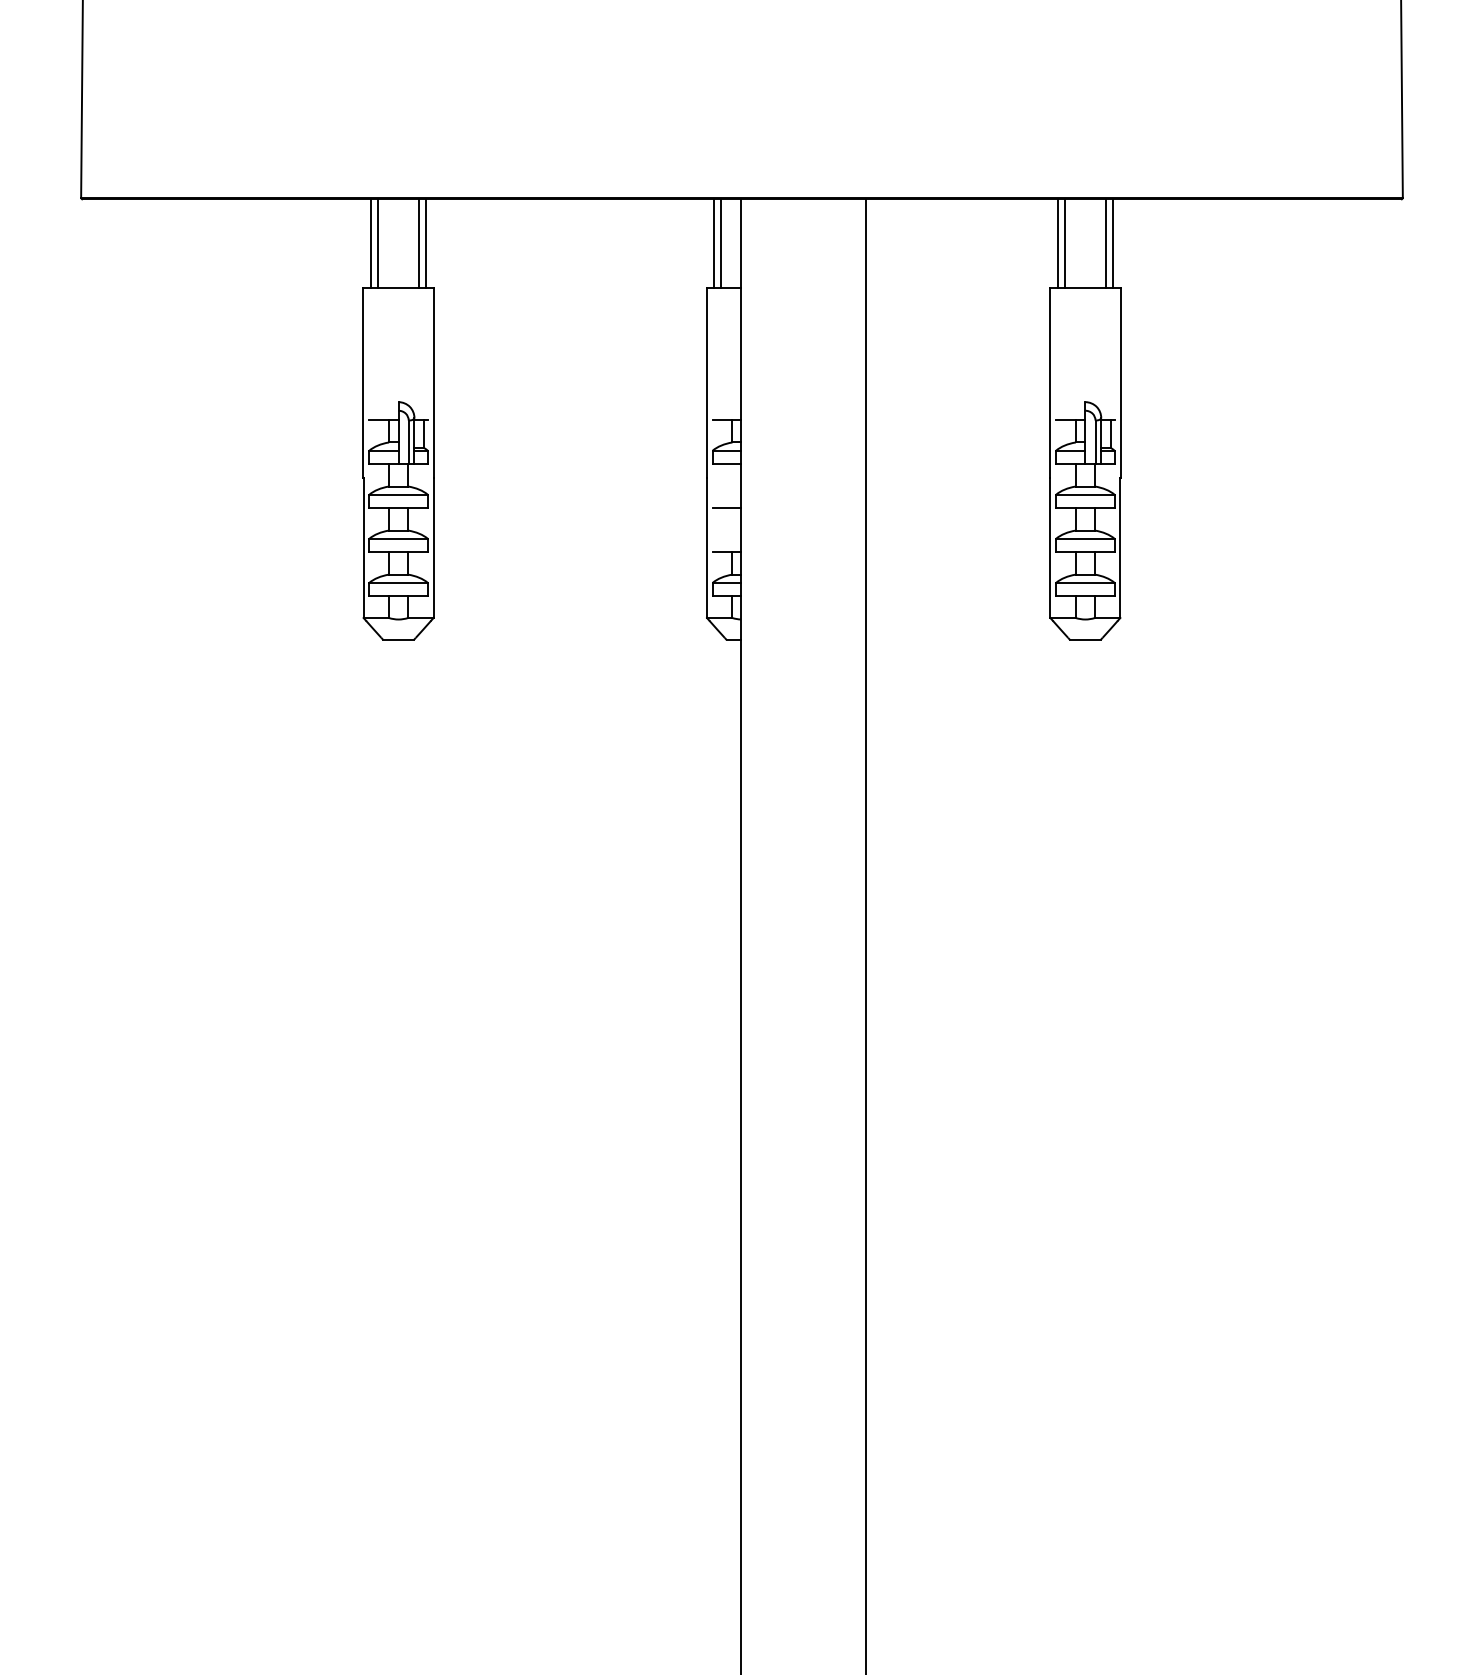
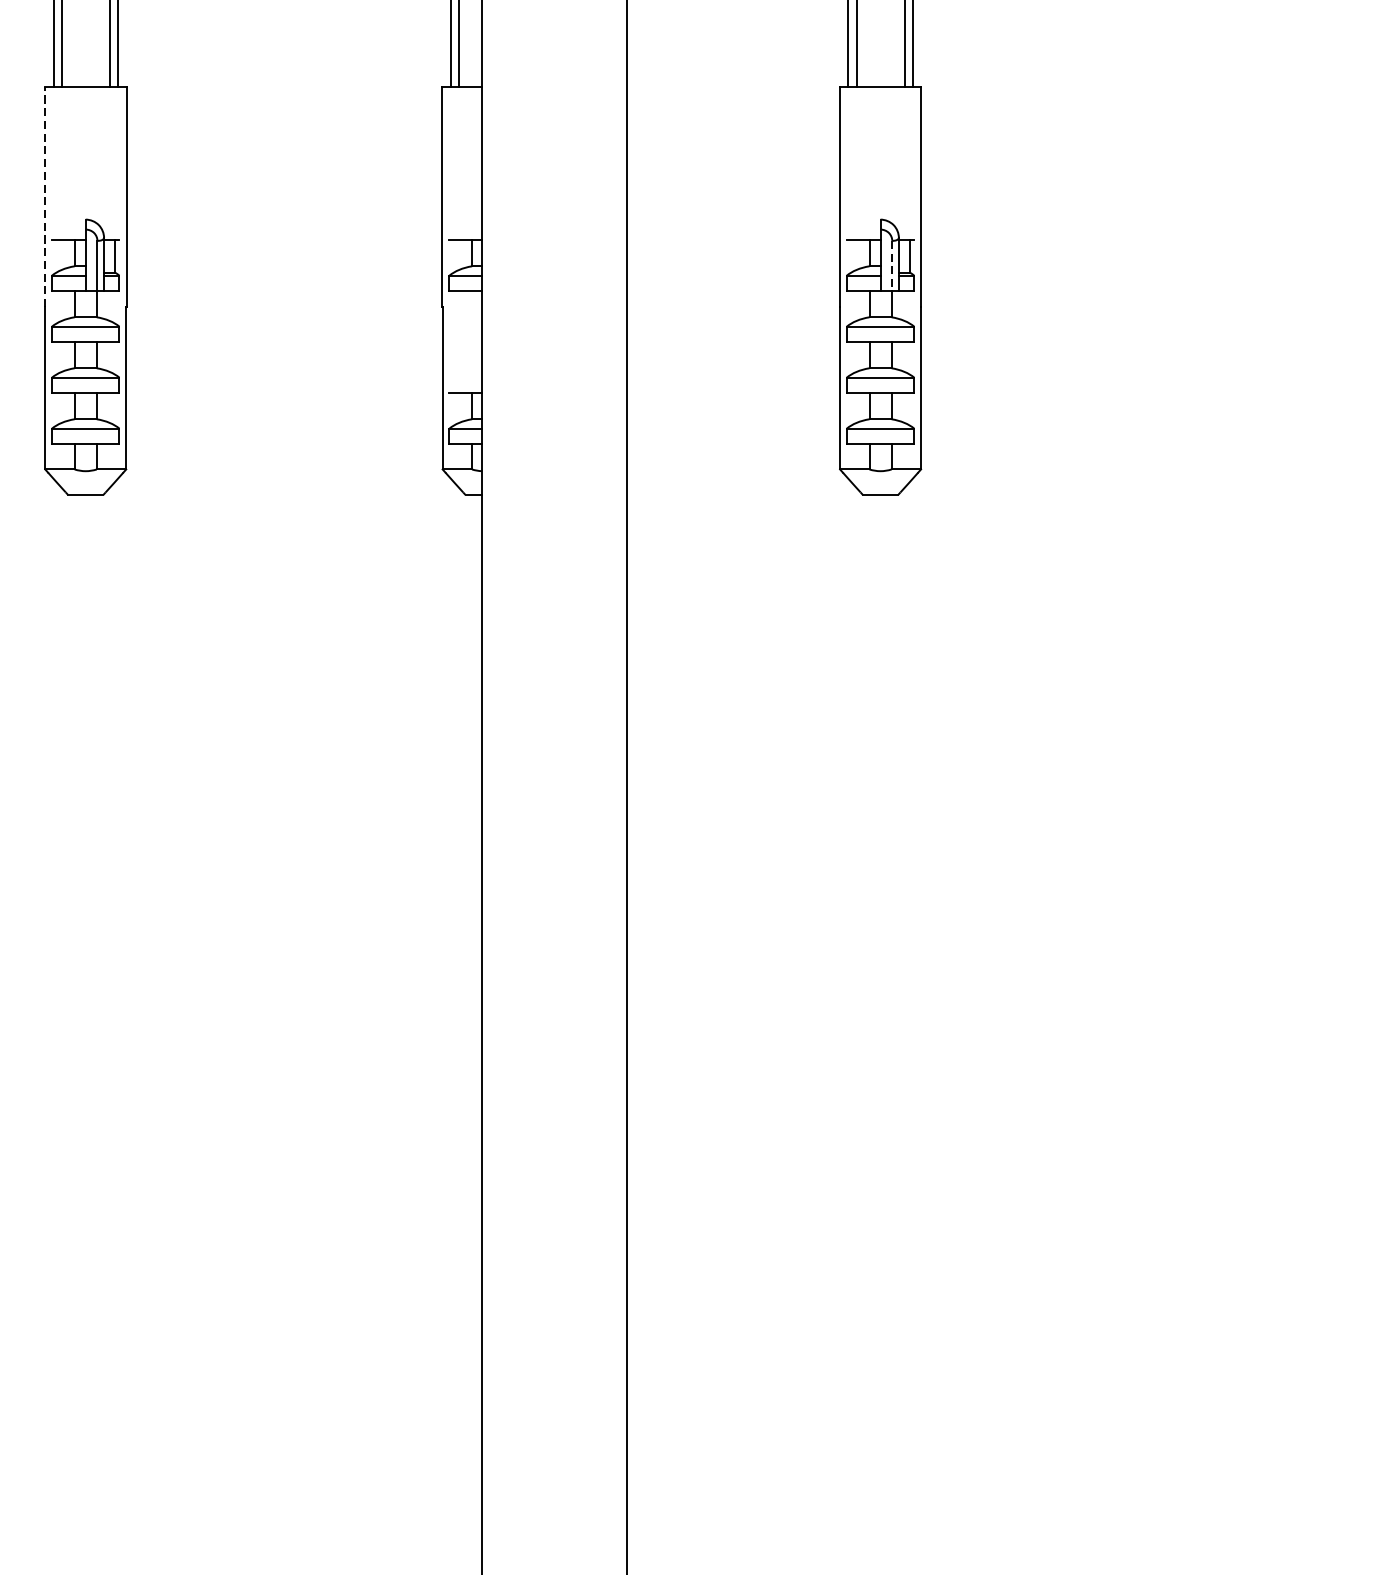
line: (363, 382) -> (45, 196), solid -> dashed
line: (1095, 442) -> (892, 266), solid -> dashed
line: (726, 507) -> (465, 341), removed

